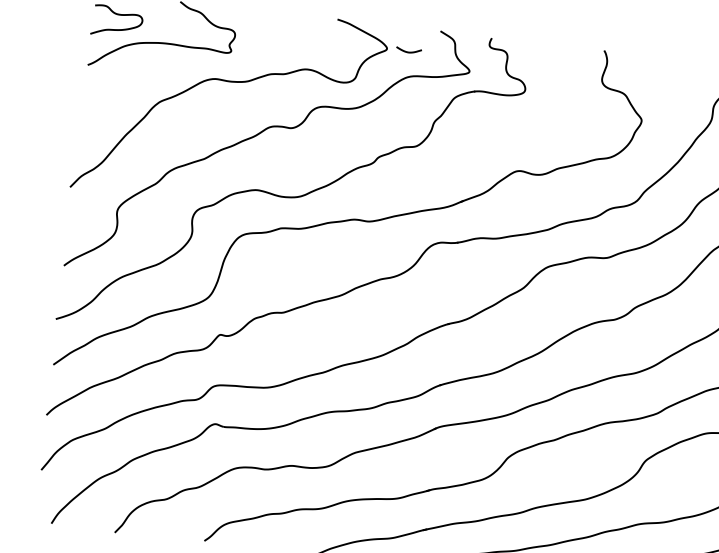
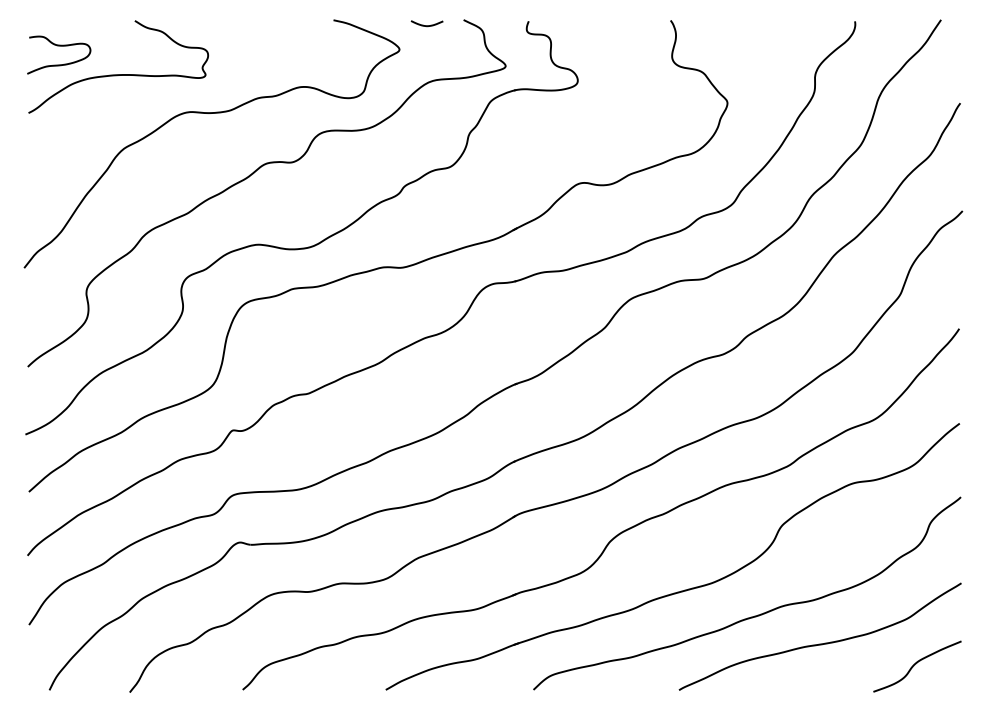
curve: (408, 51) -> (426, 25), moved

